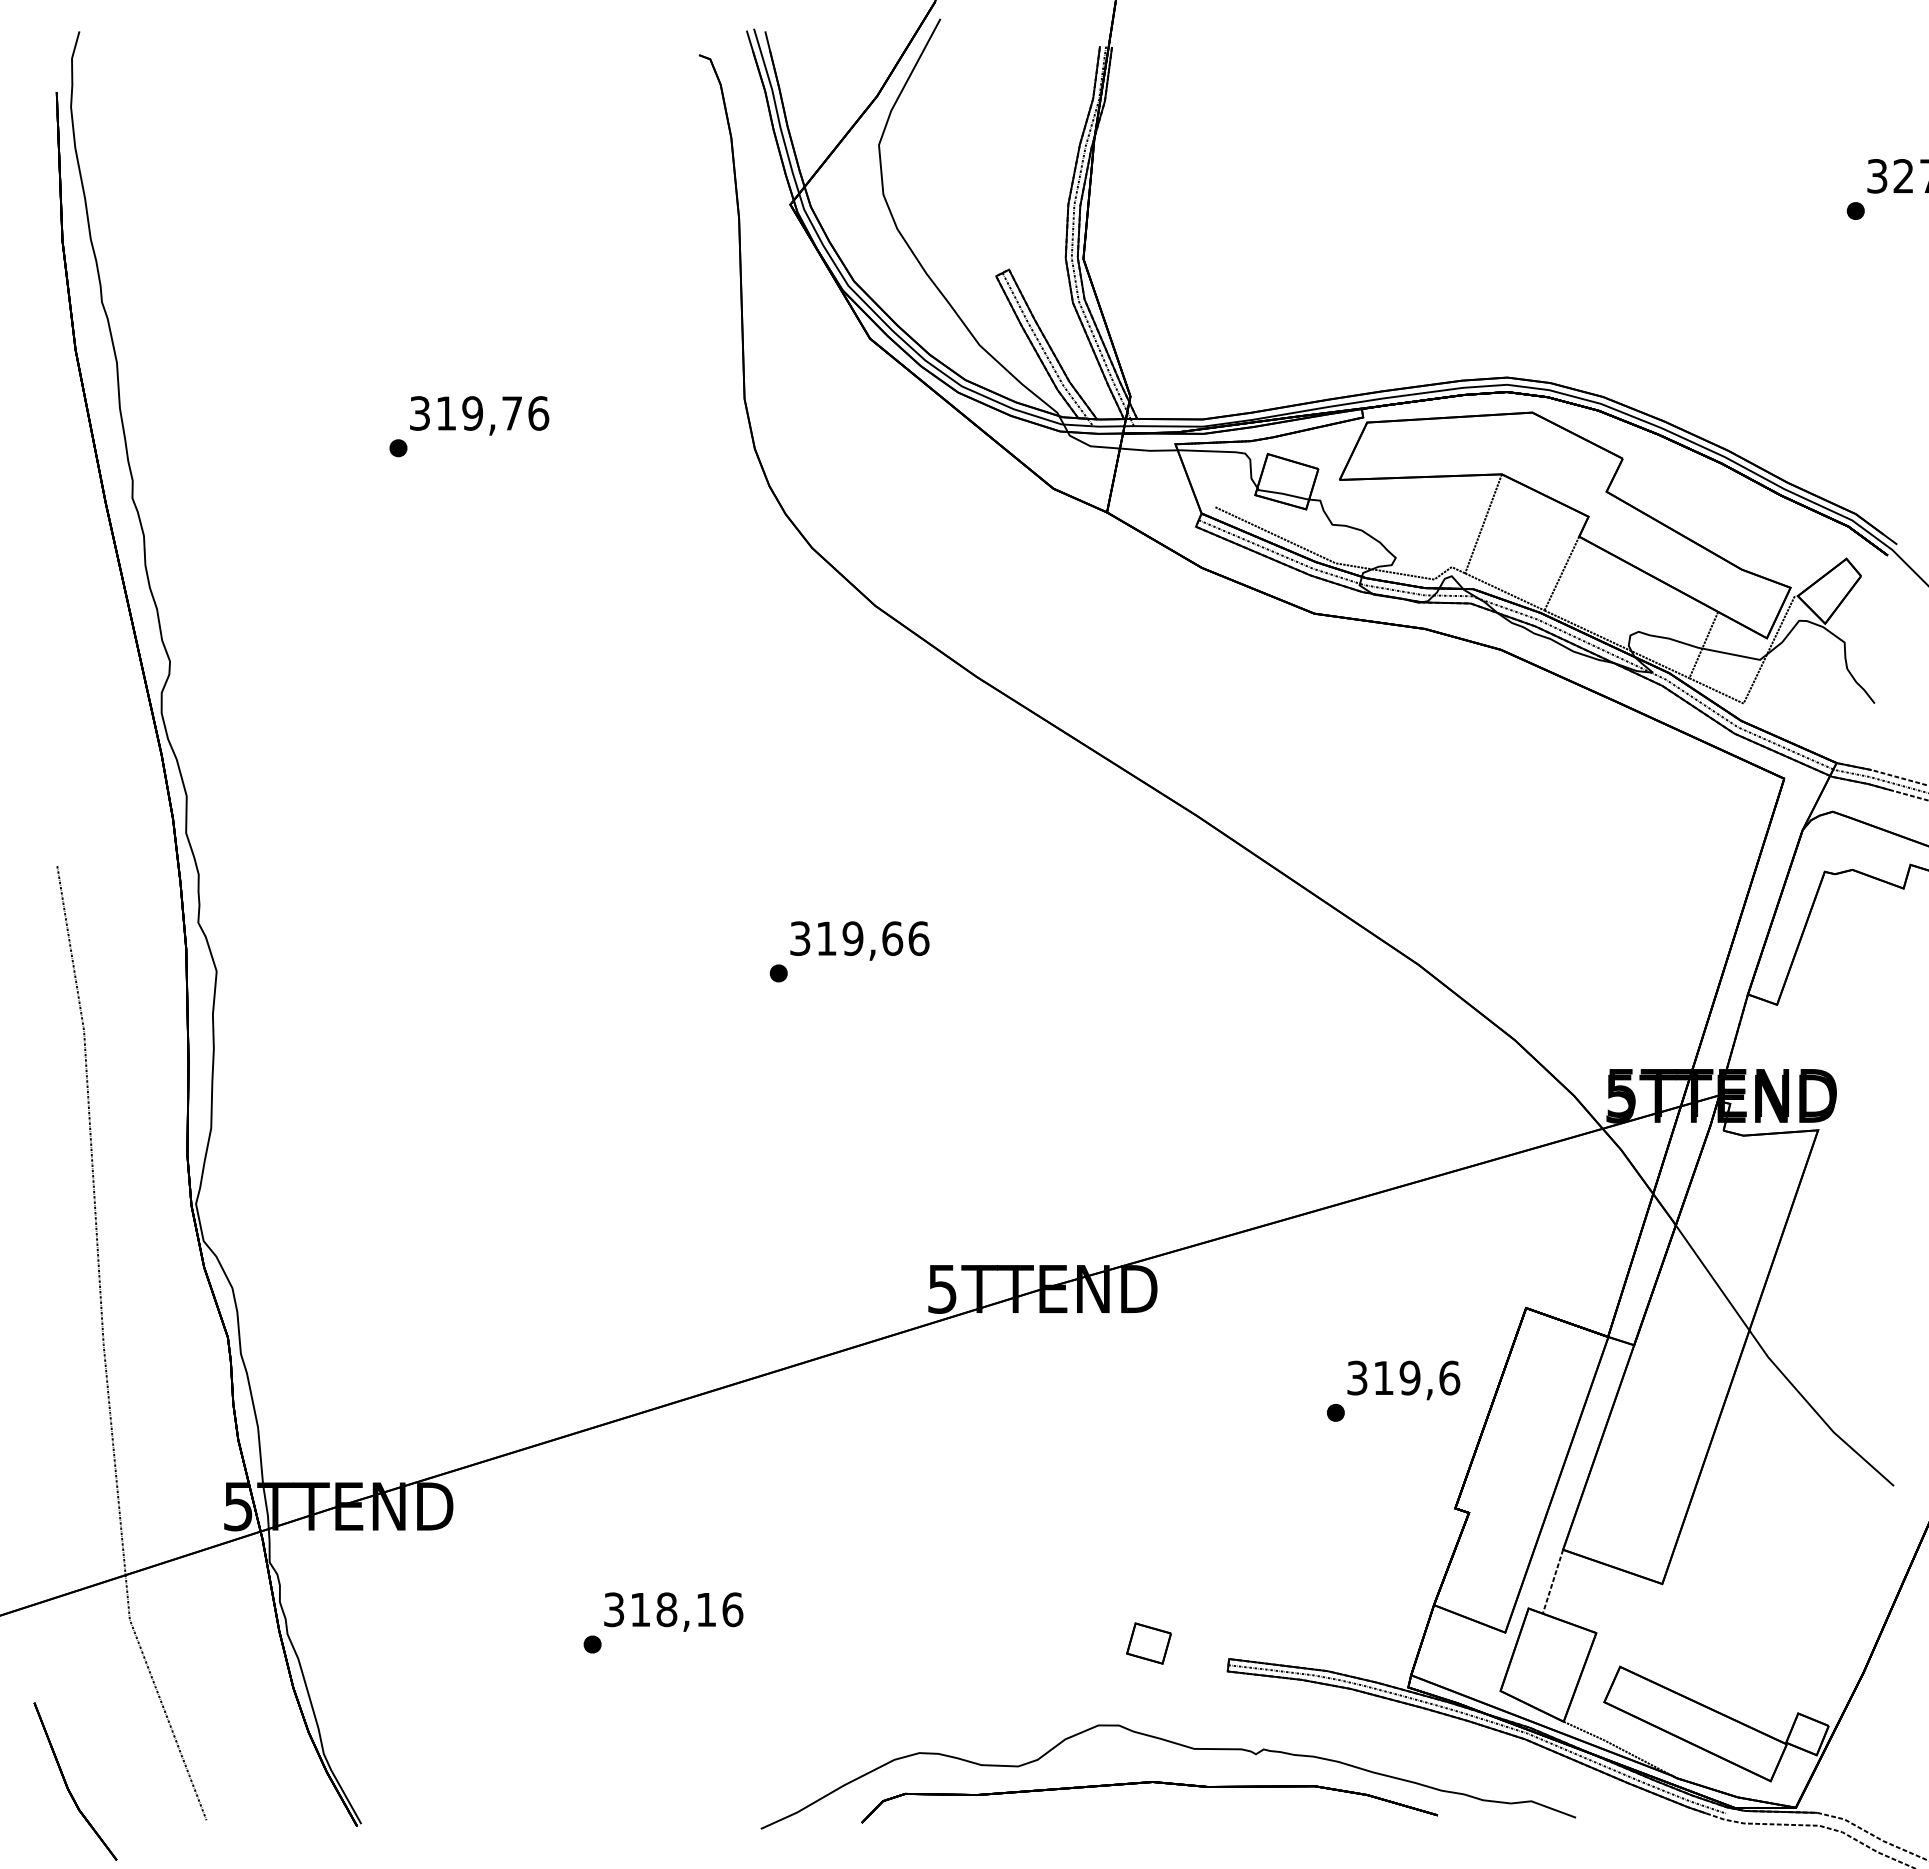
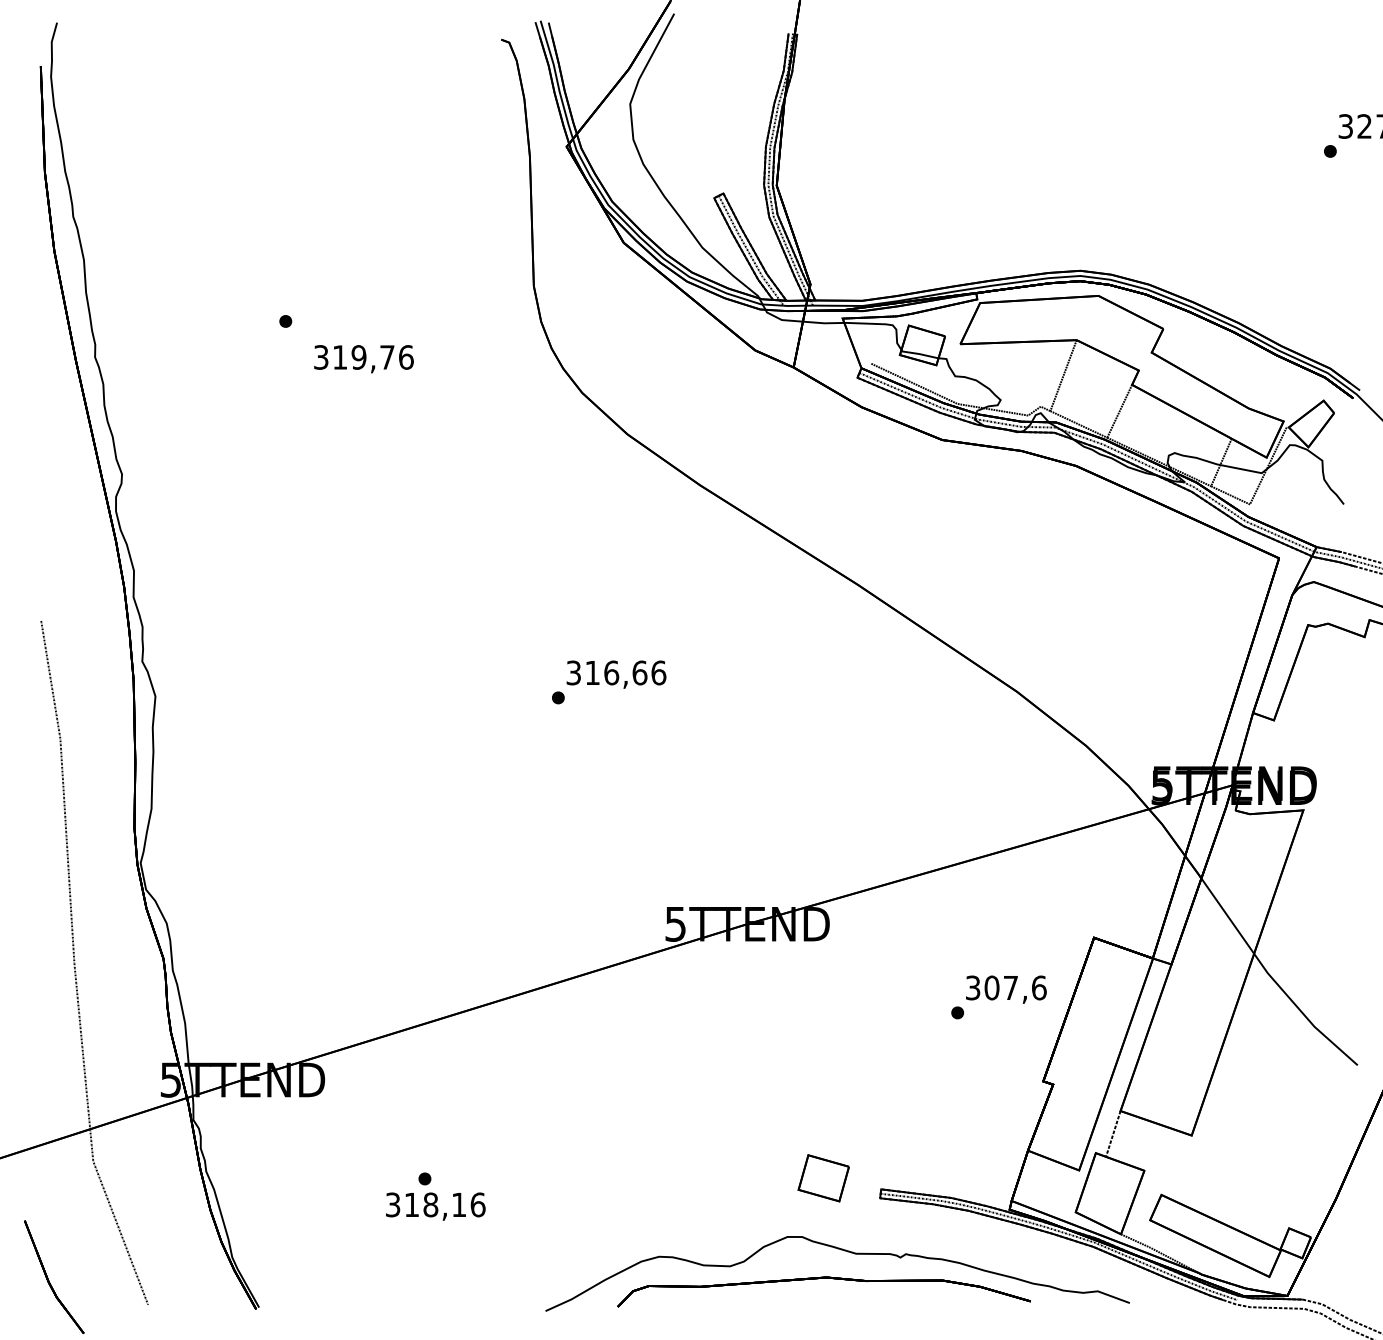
text: (479, 415) -> (363, 358), moved
text: (852, 938) -> (611, 672), 319,66 -> 316,66
text: (1396, 1377) -> (1001, 987), 319,6 -> 307,6
text: (673, 1611) -> (435, 1206), moved
part: (1148, 1643) -> (823, 1178), size x1.6

